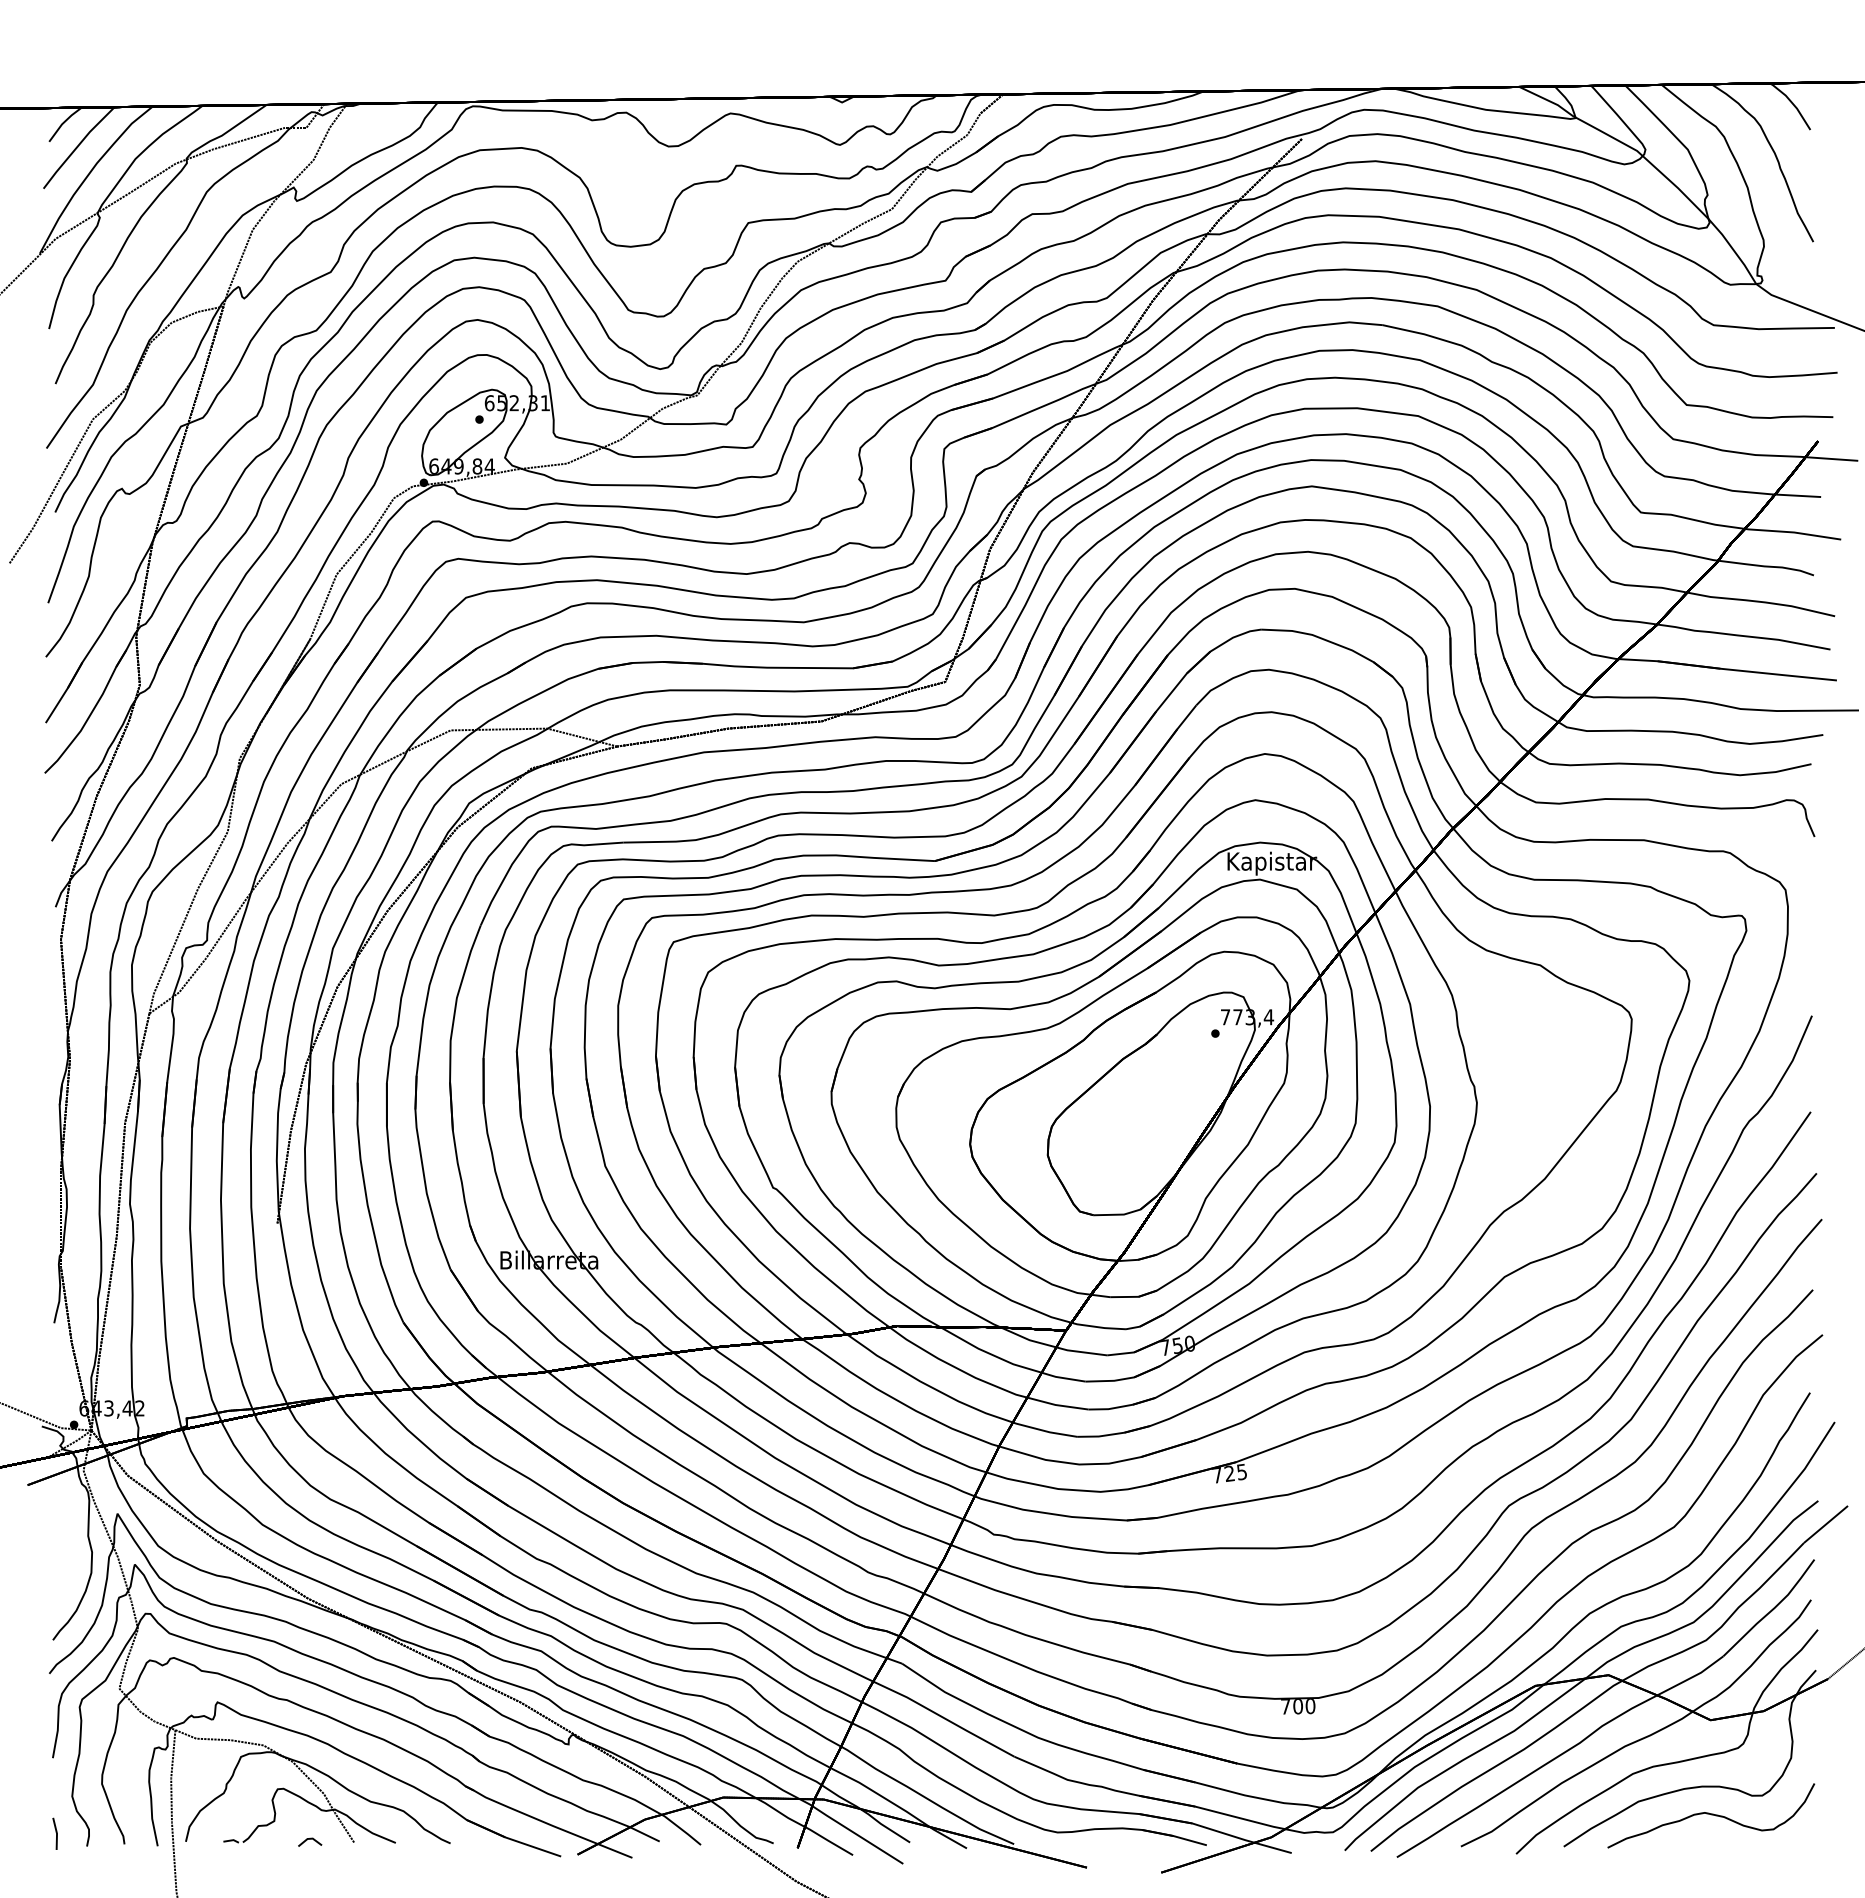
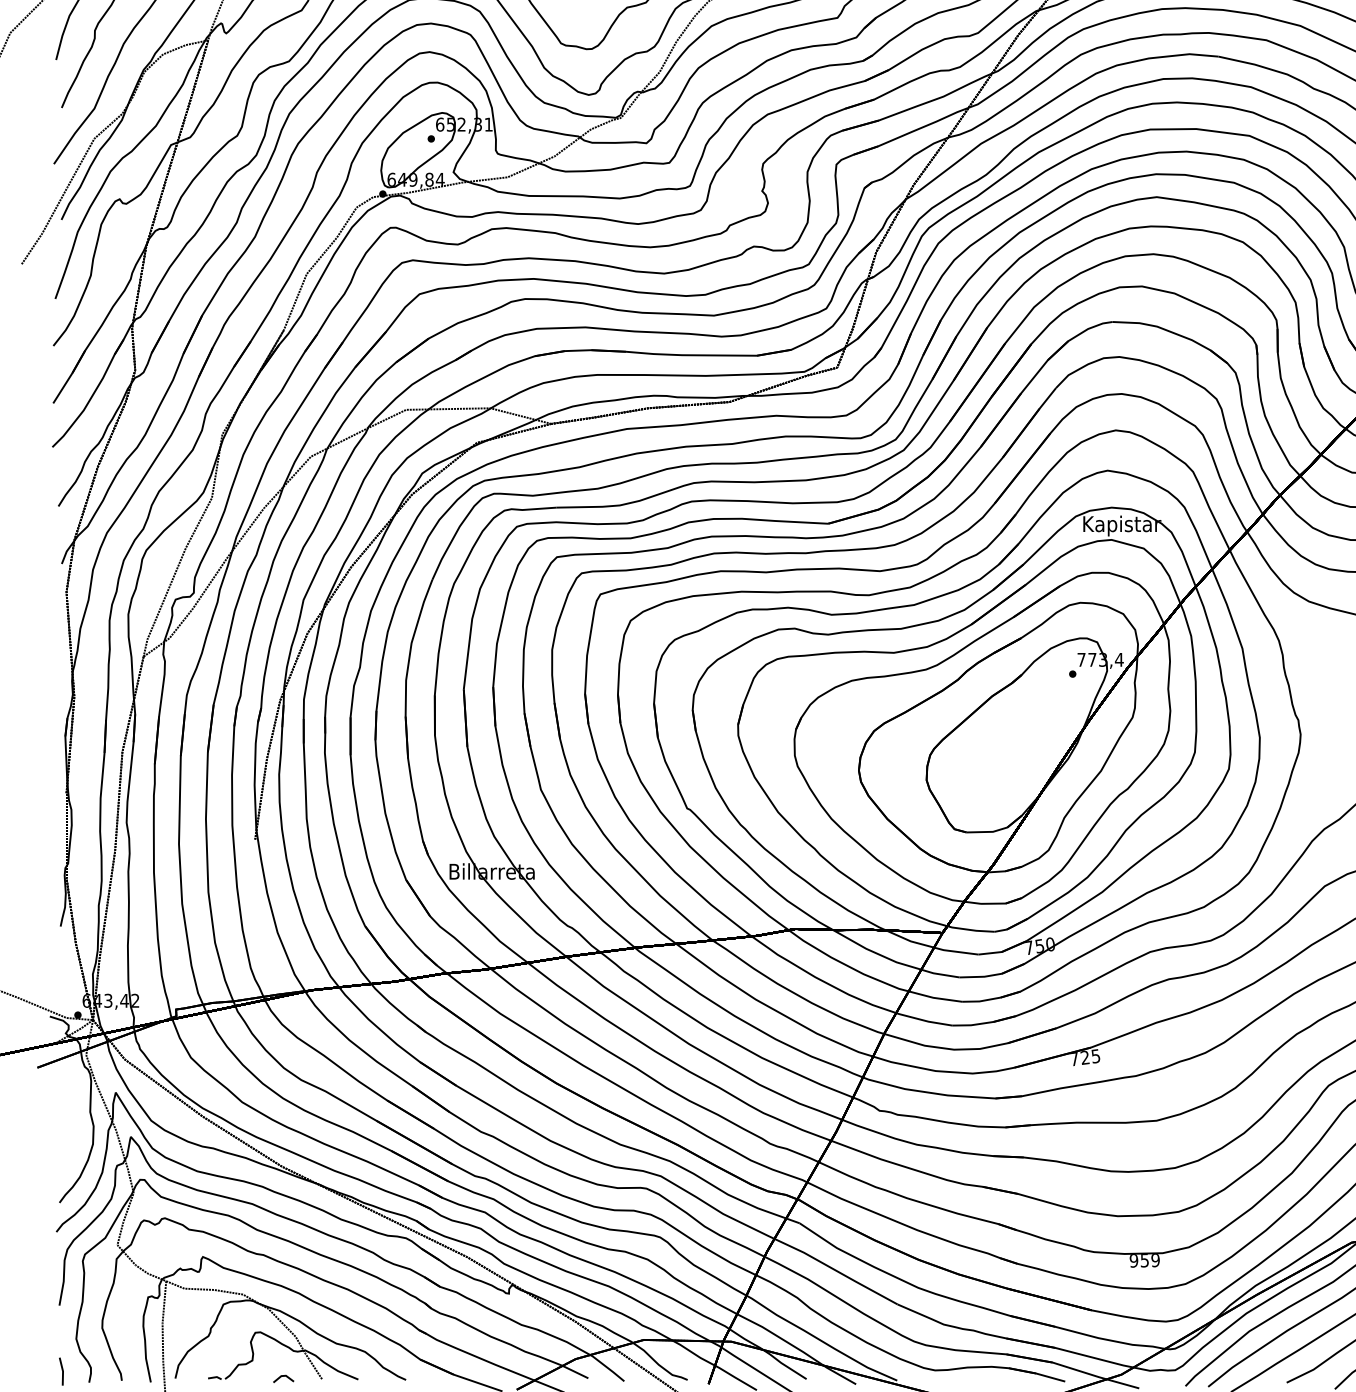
text: (1297, 1706) -> (1144, 1260), 700 -> 959

